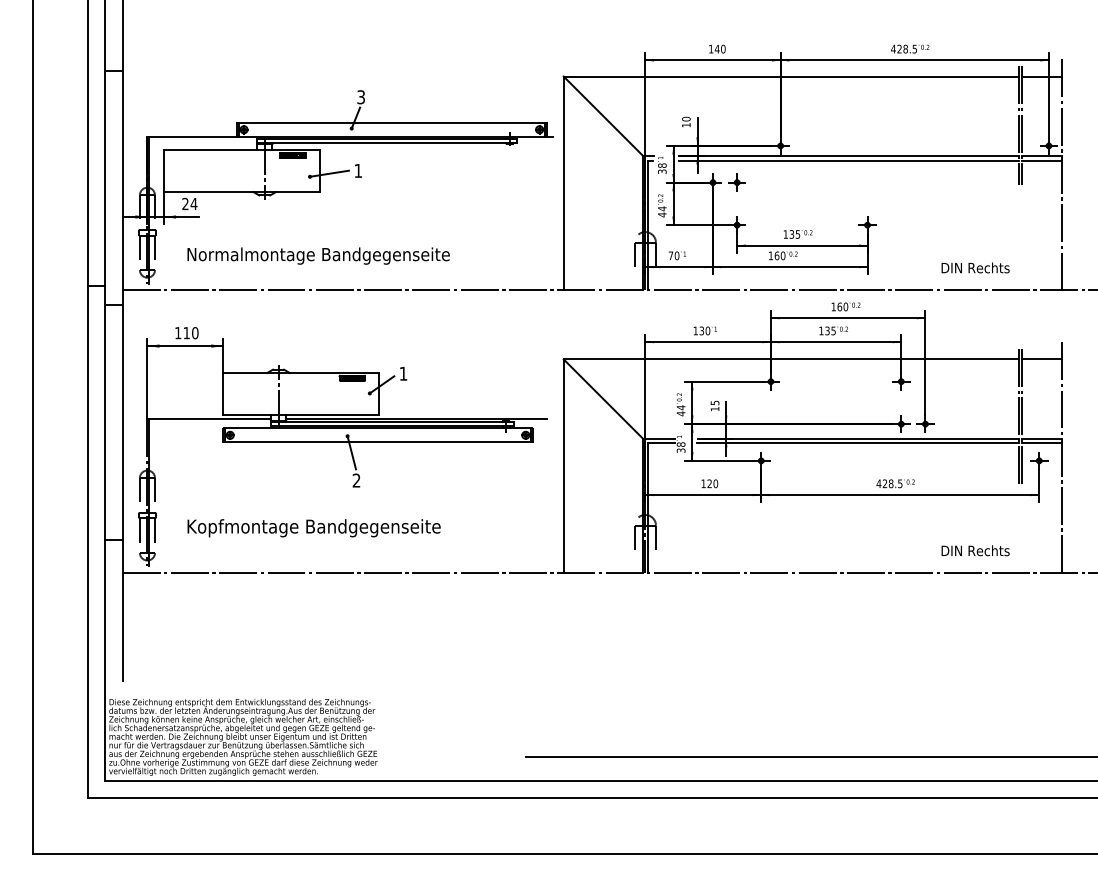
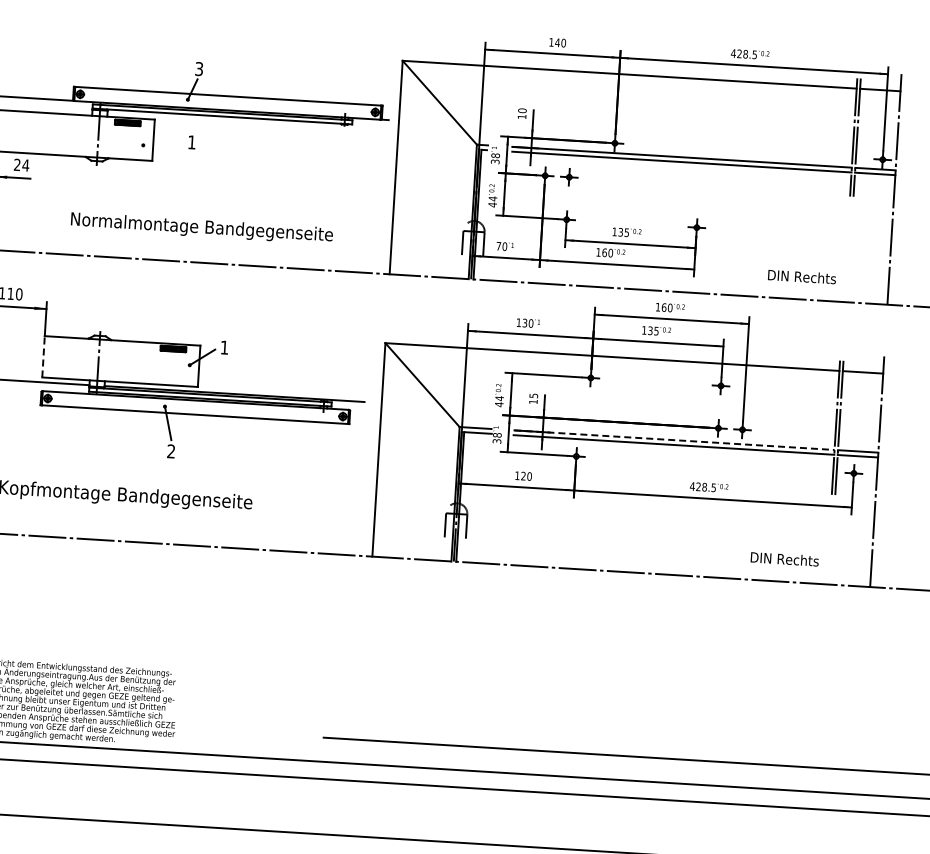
line: (329, 173) -> (162, 143), removed
text: (318, 255) -> (201, 227), moved
line: (223, 393) -> (43, 356), solid -> dashed
line: (858, 438) -> (674, 440), solid -> dashed

